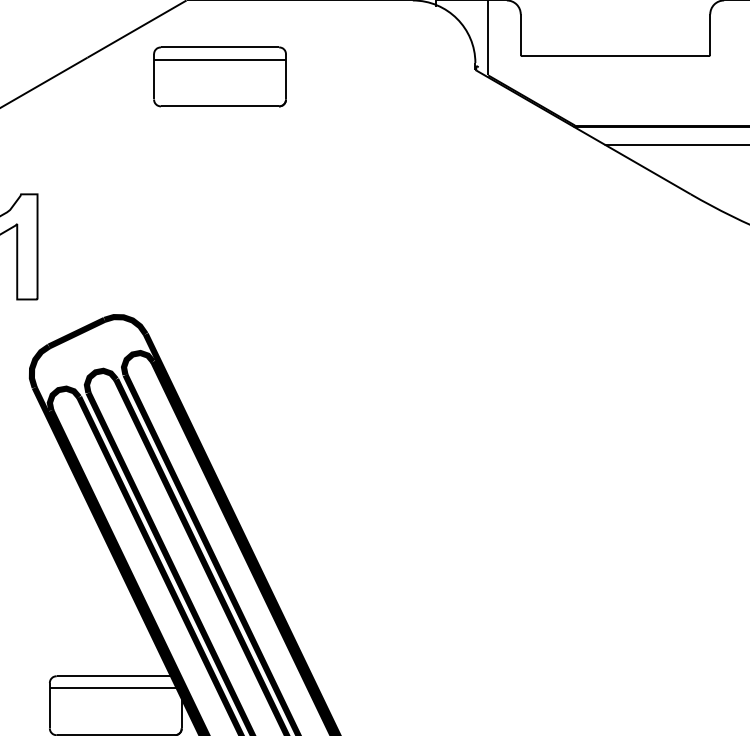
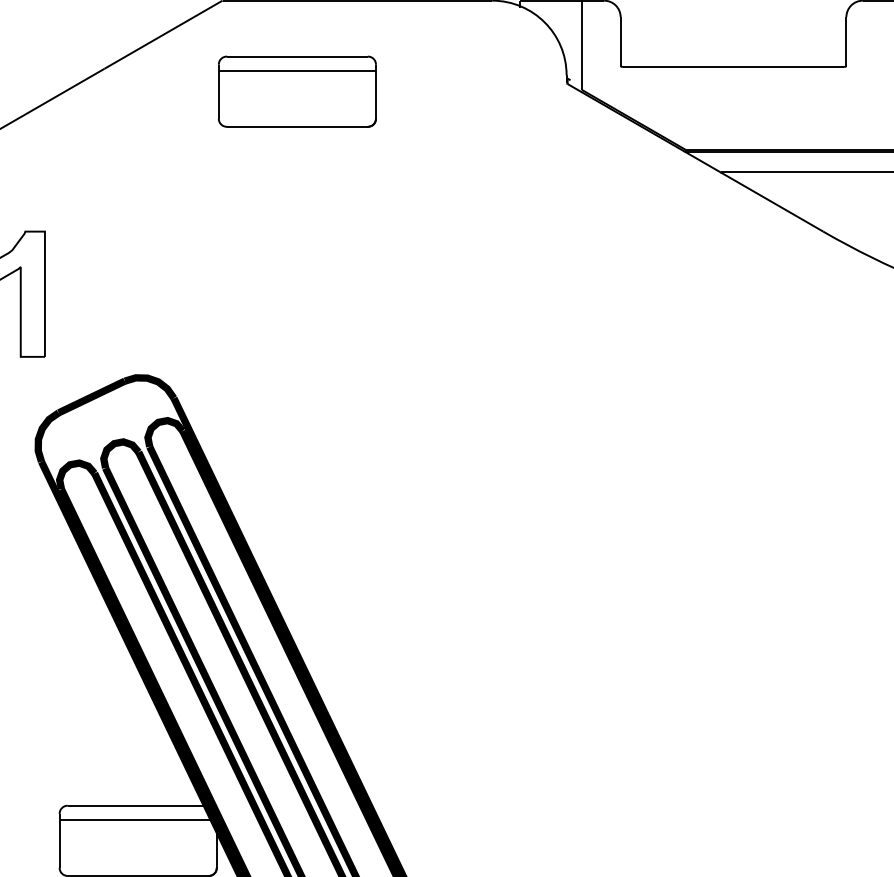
part: (220, 76) -> (297, 91), moved

